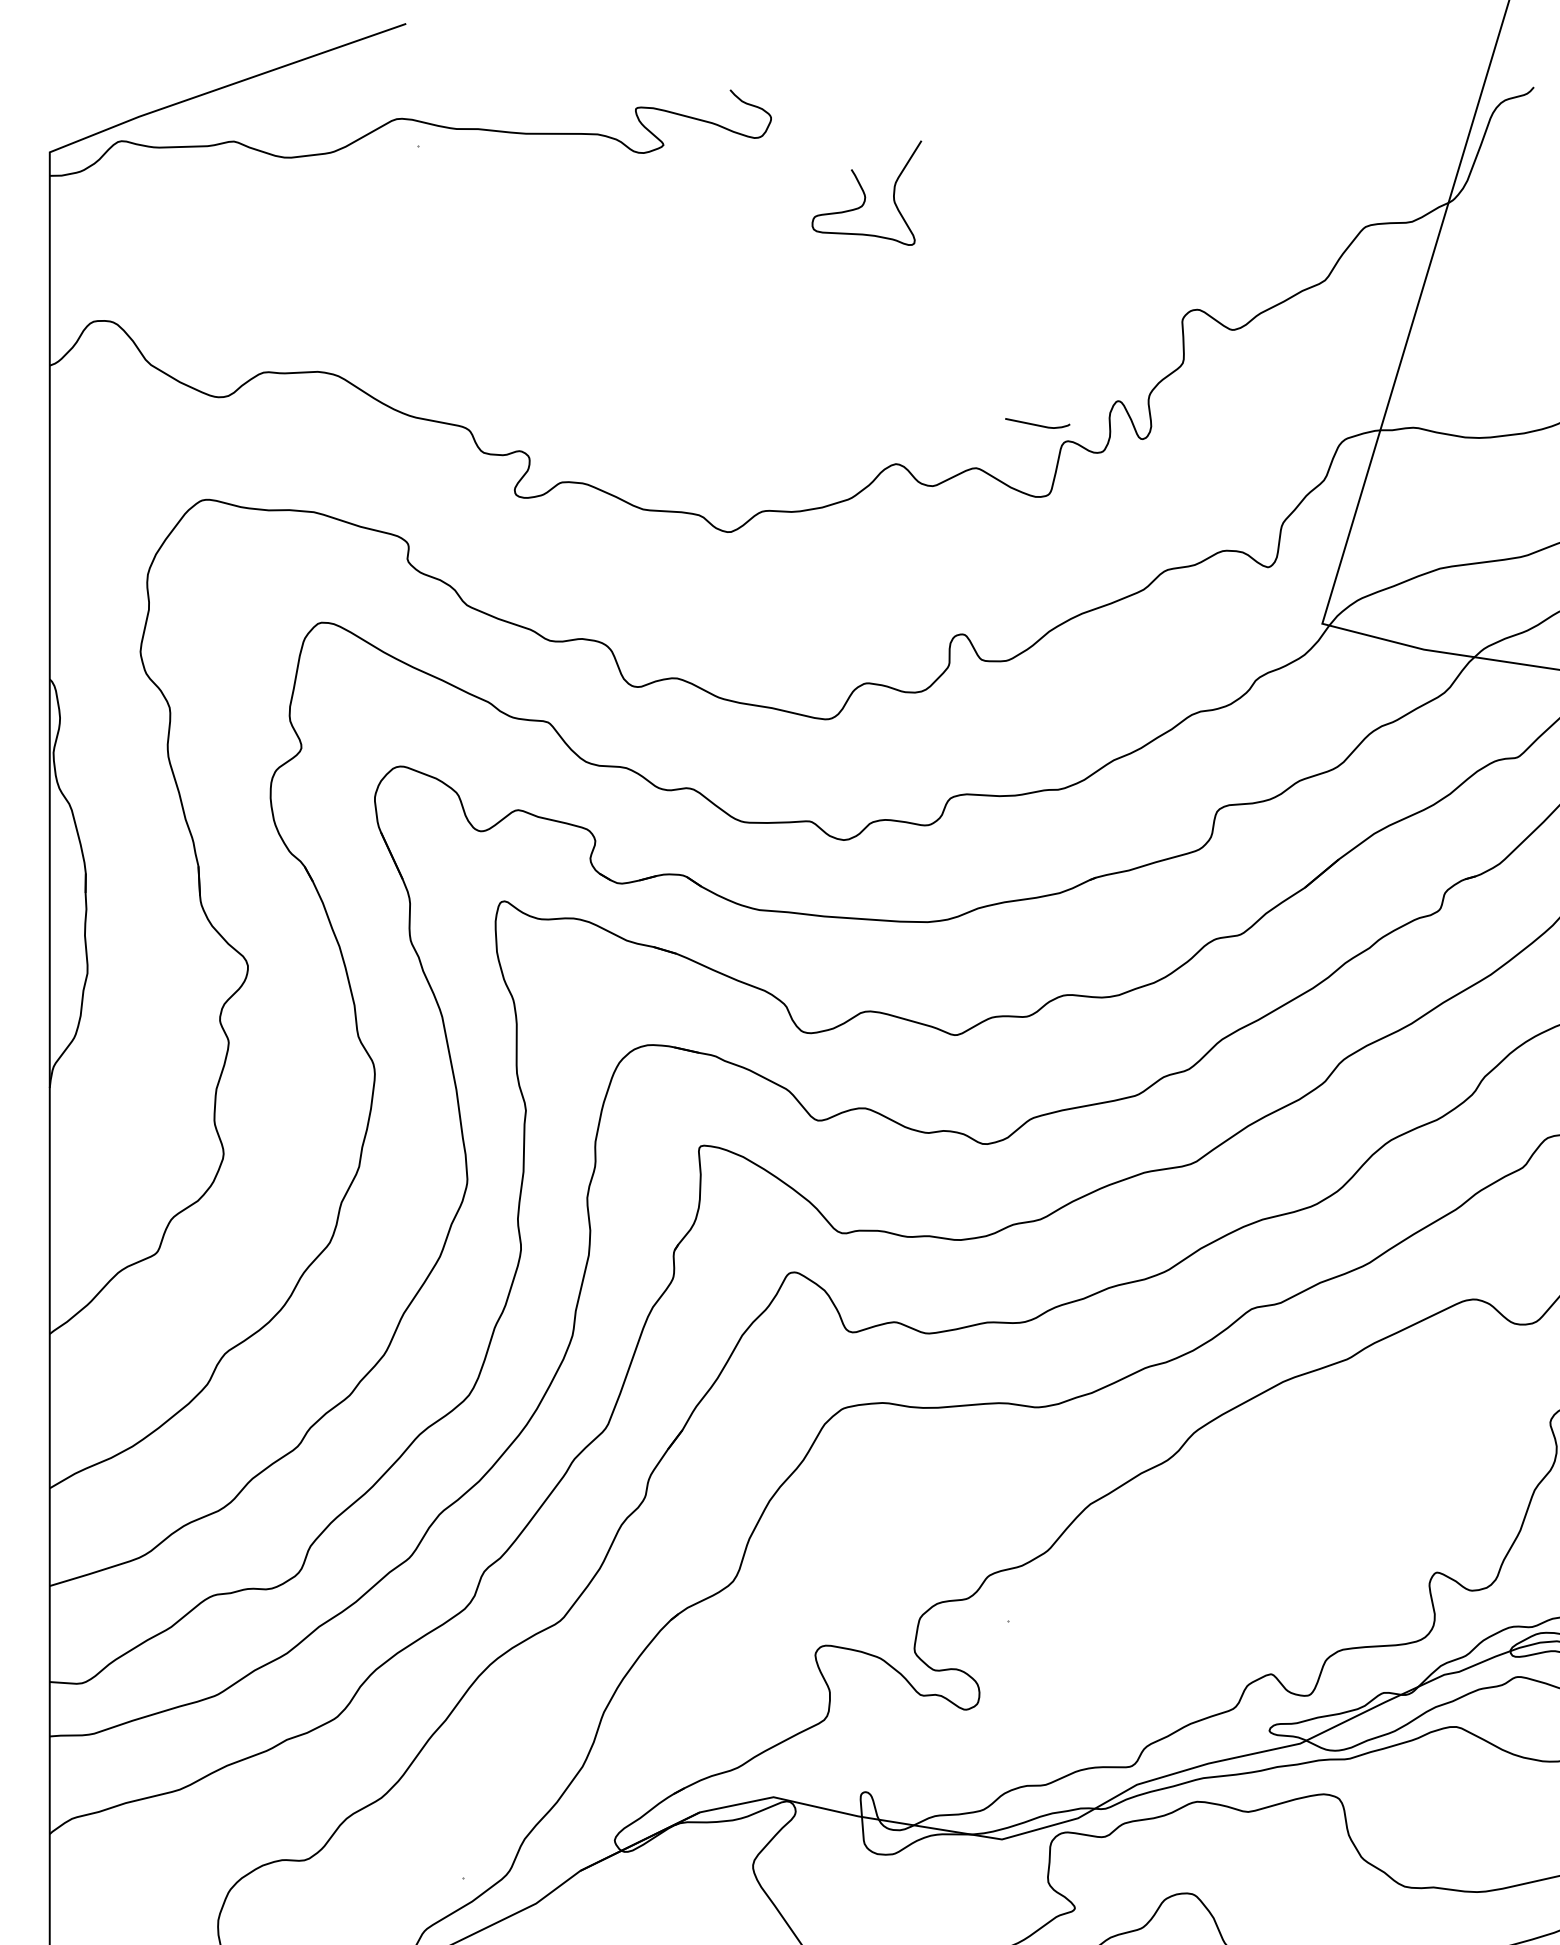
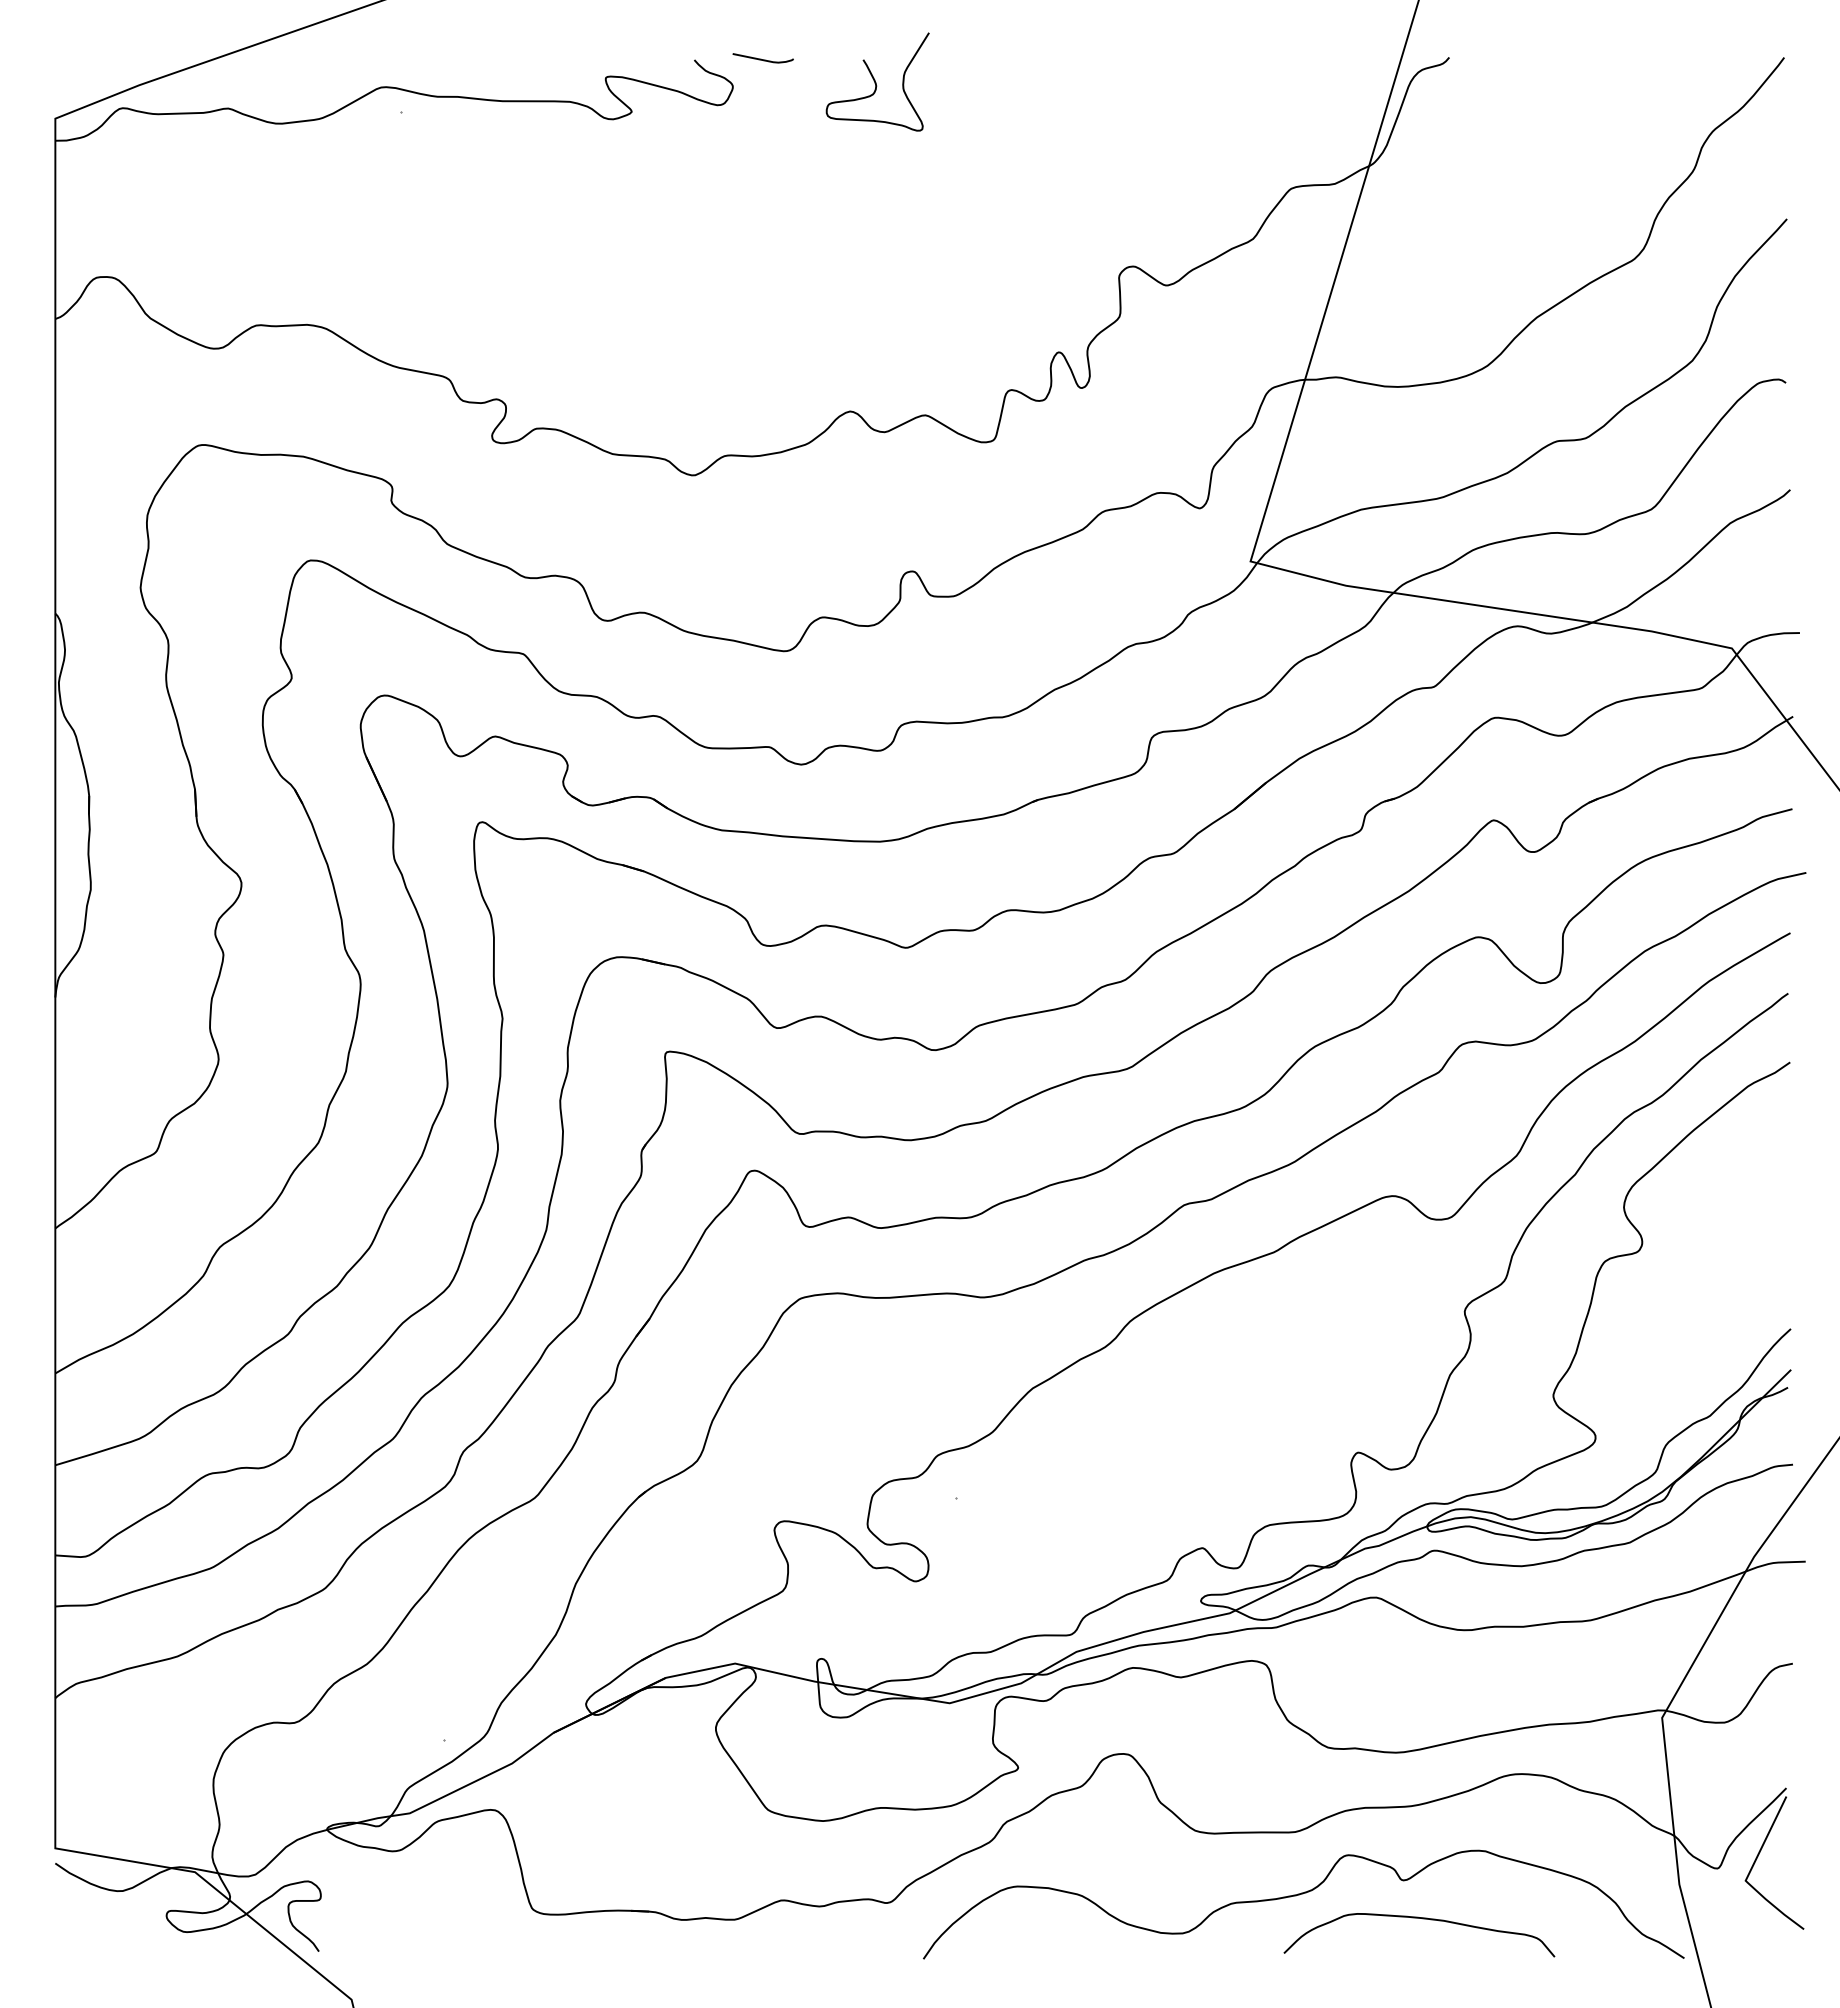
curve: (865, 193) -> (876, 82), moved
curve: (1035, 423) -> (761, 58), moved

